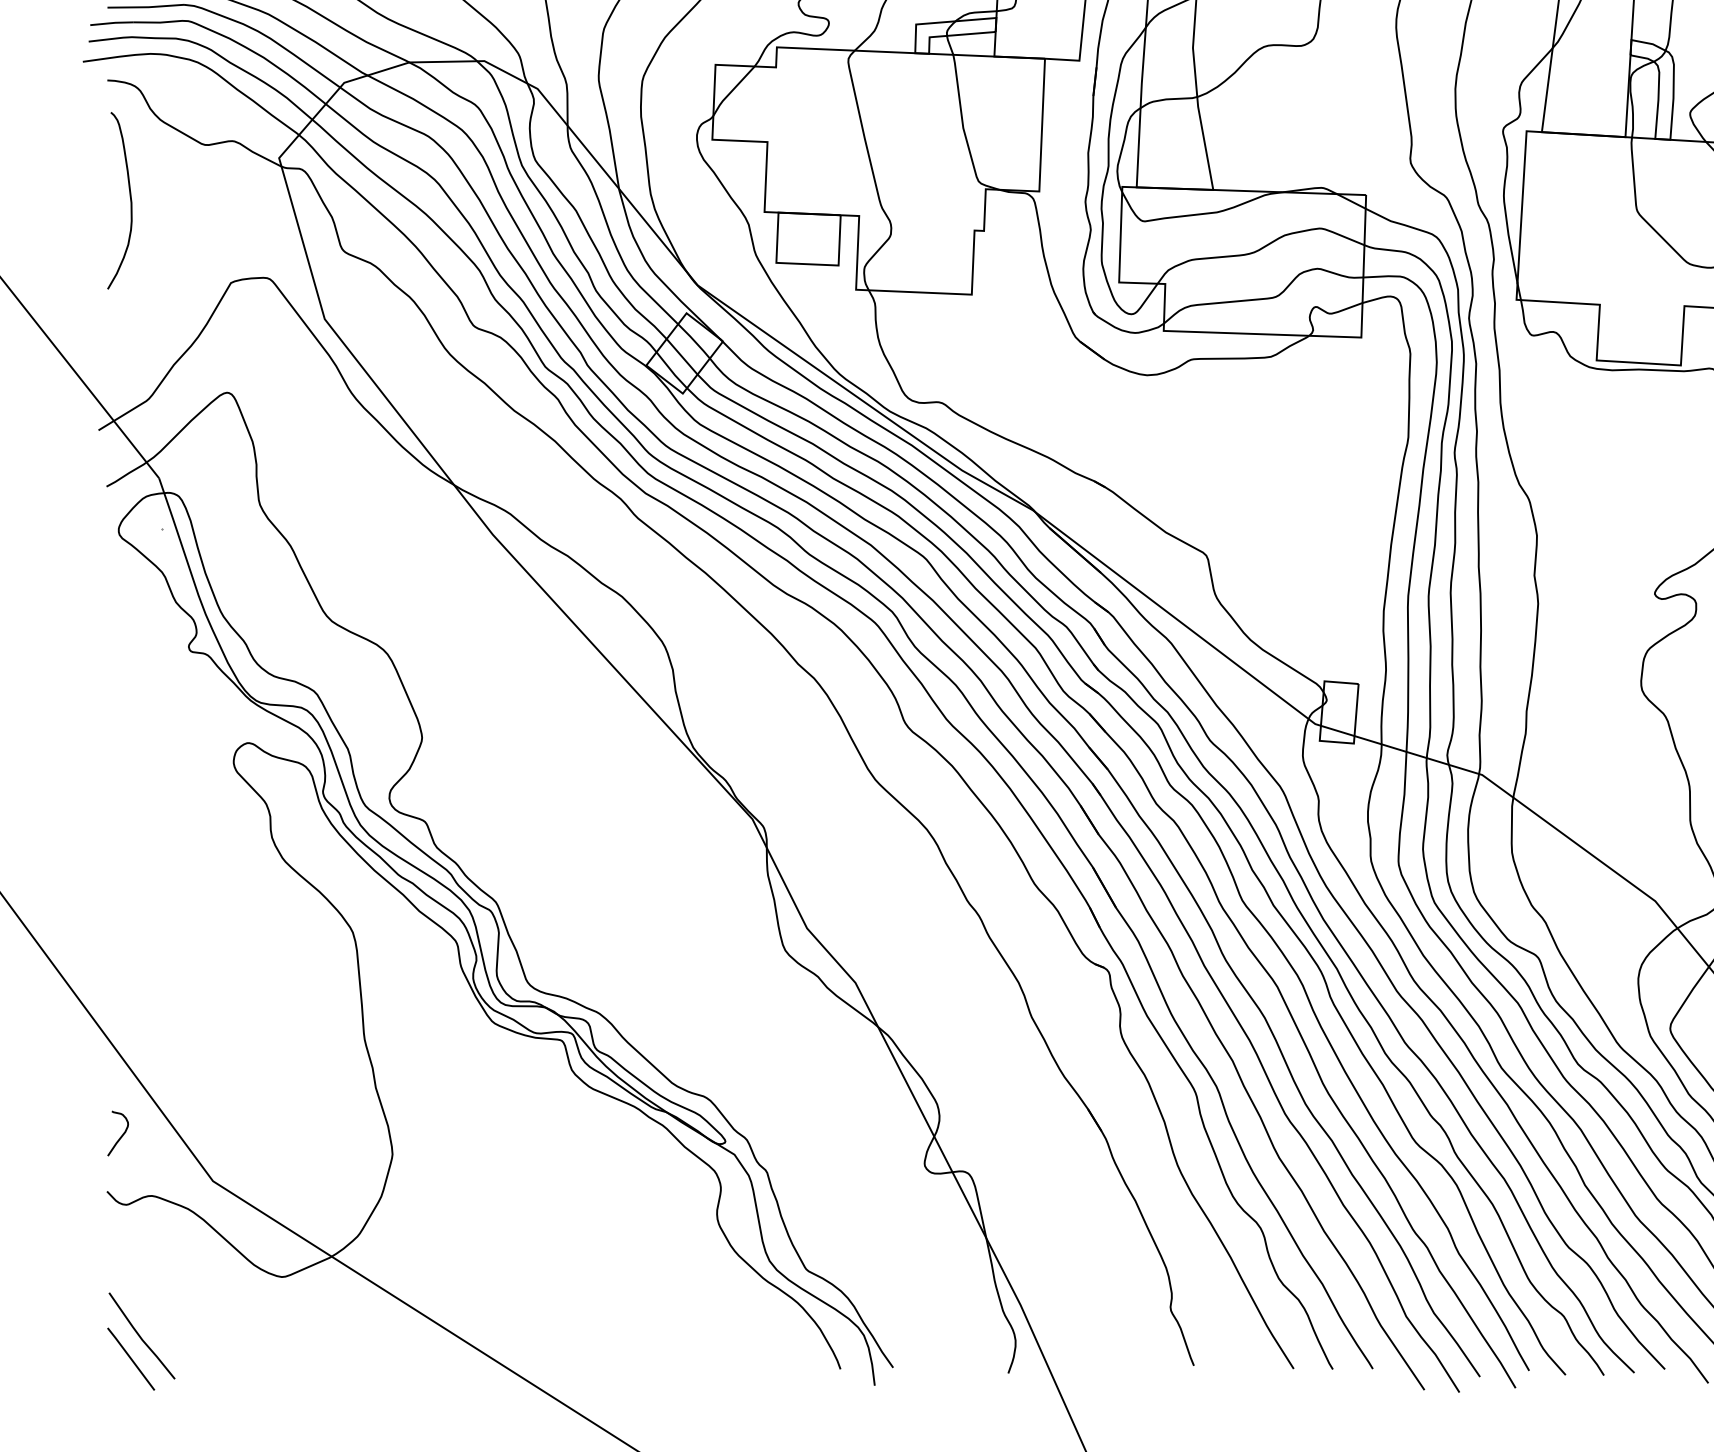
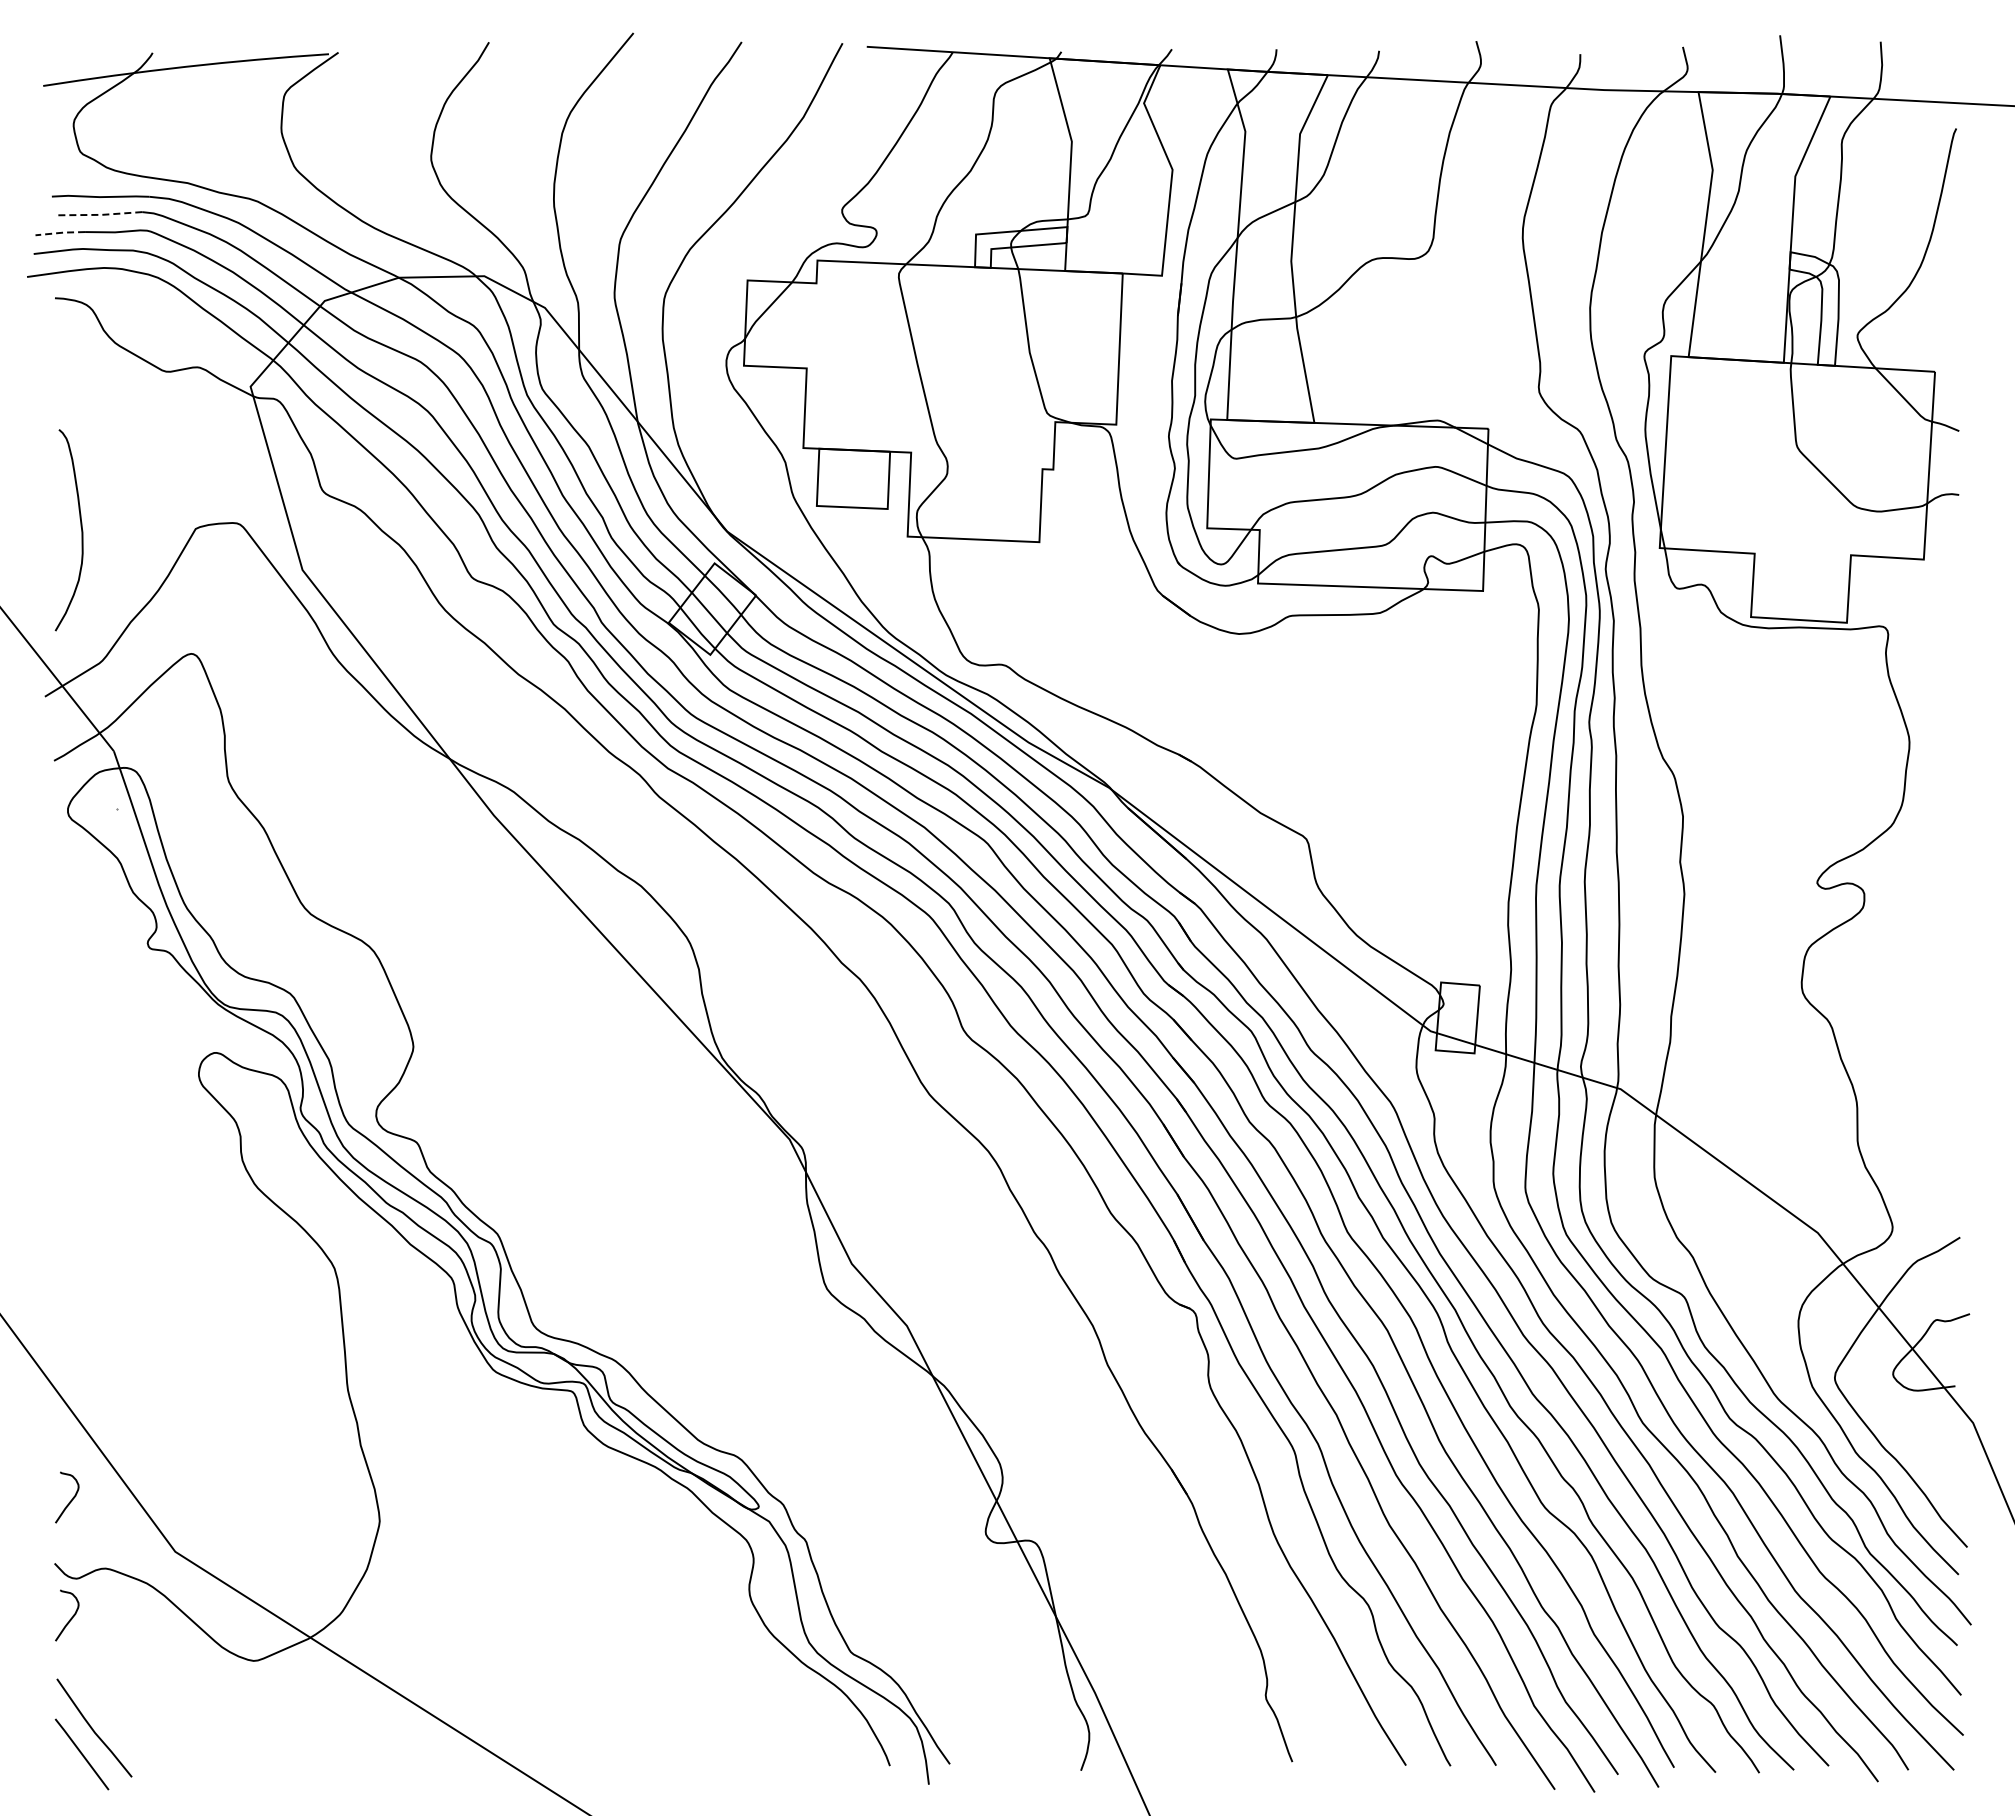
line: (146, 6) -> (99, 214), solid -> dashed
line: (112, 22) -> (60, 232), solid -> dashed
curve: (129, 198) -> (80, 527), moved
curve: (121, 1239) -> (70, 1618), added

